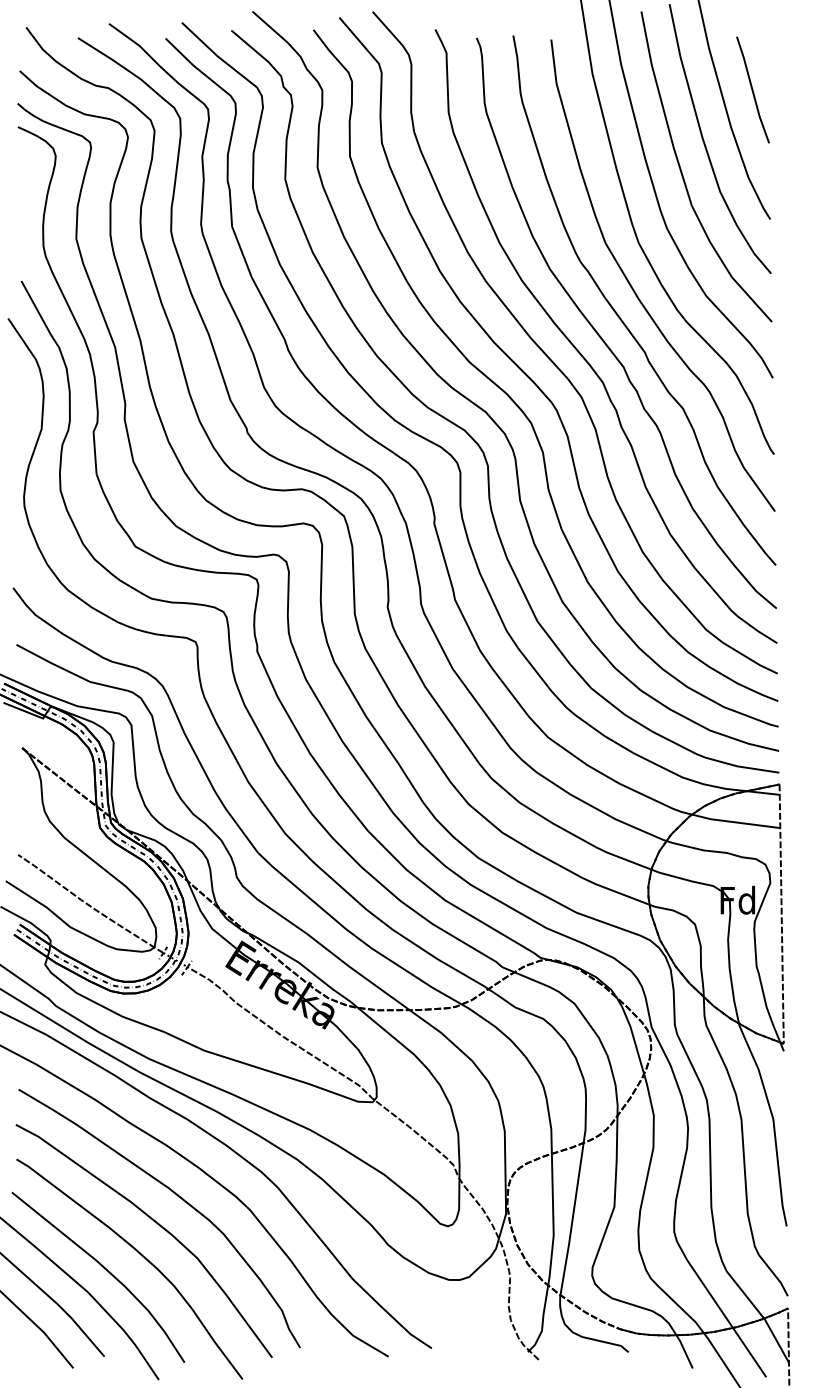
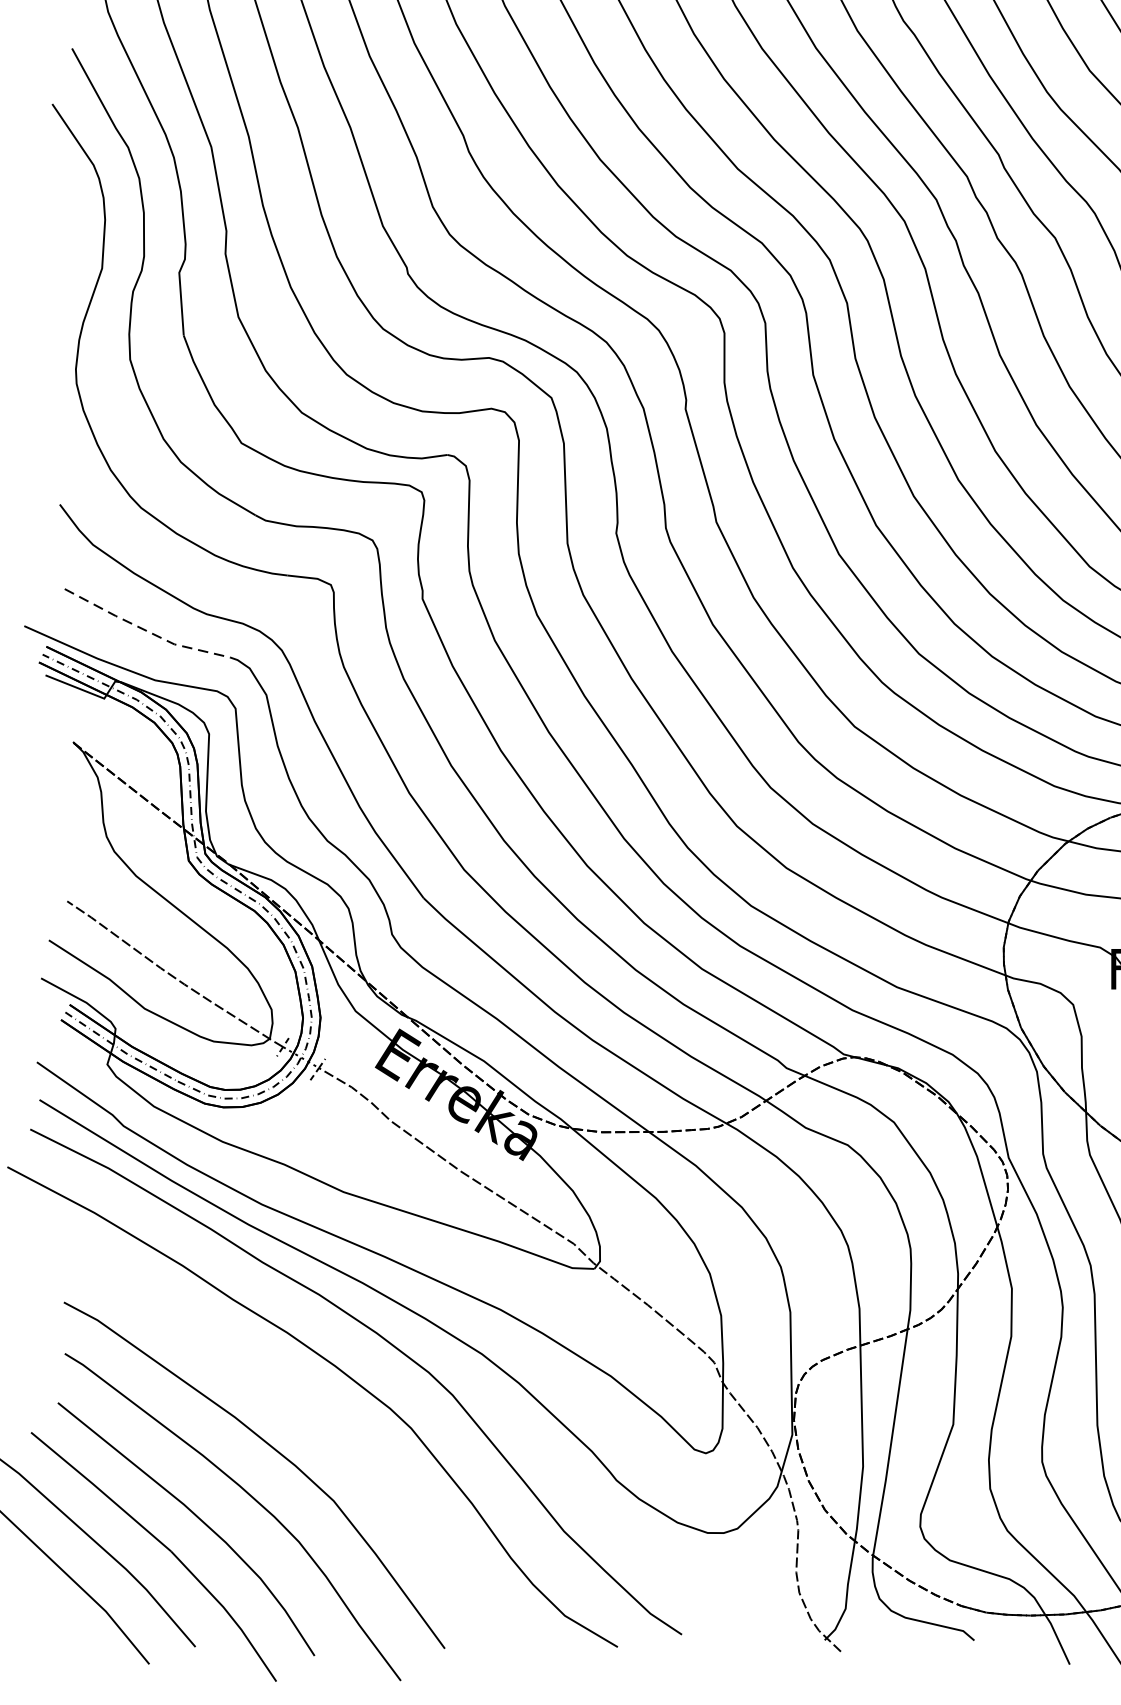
line: (70, 672) -> (145, 630), solid -> dashed
curve: (178, 1197) -> (305, 1410), removed

